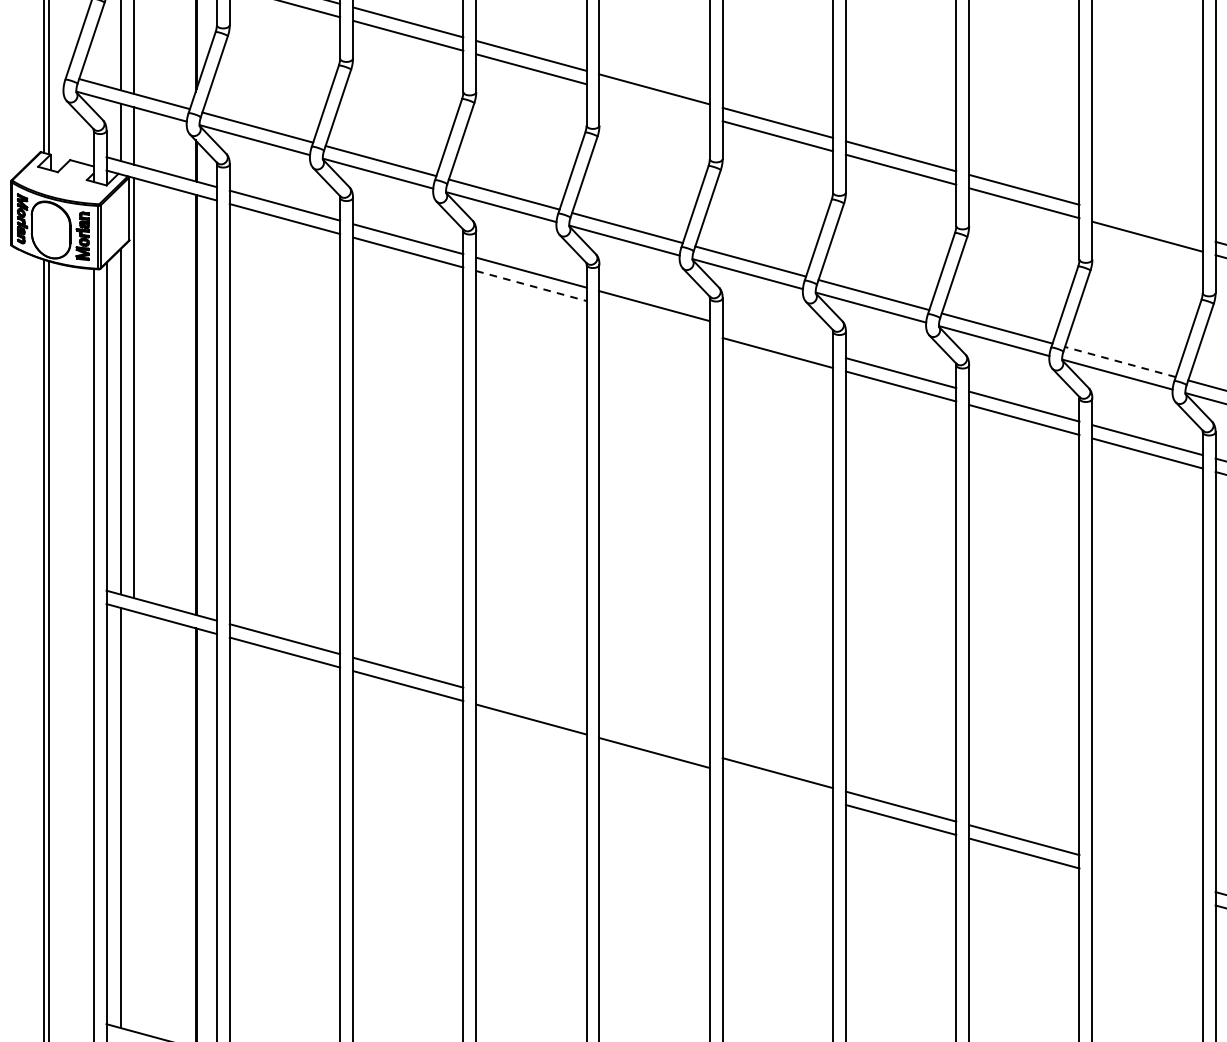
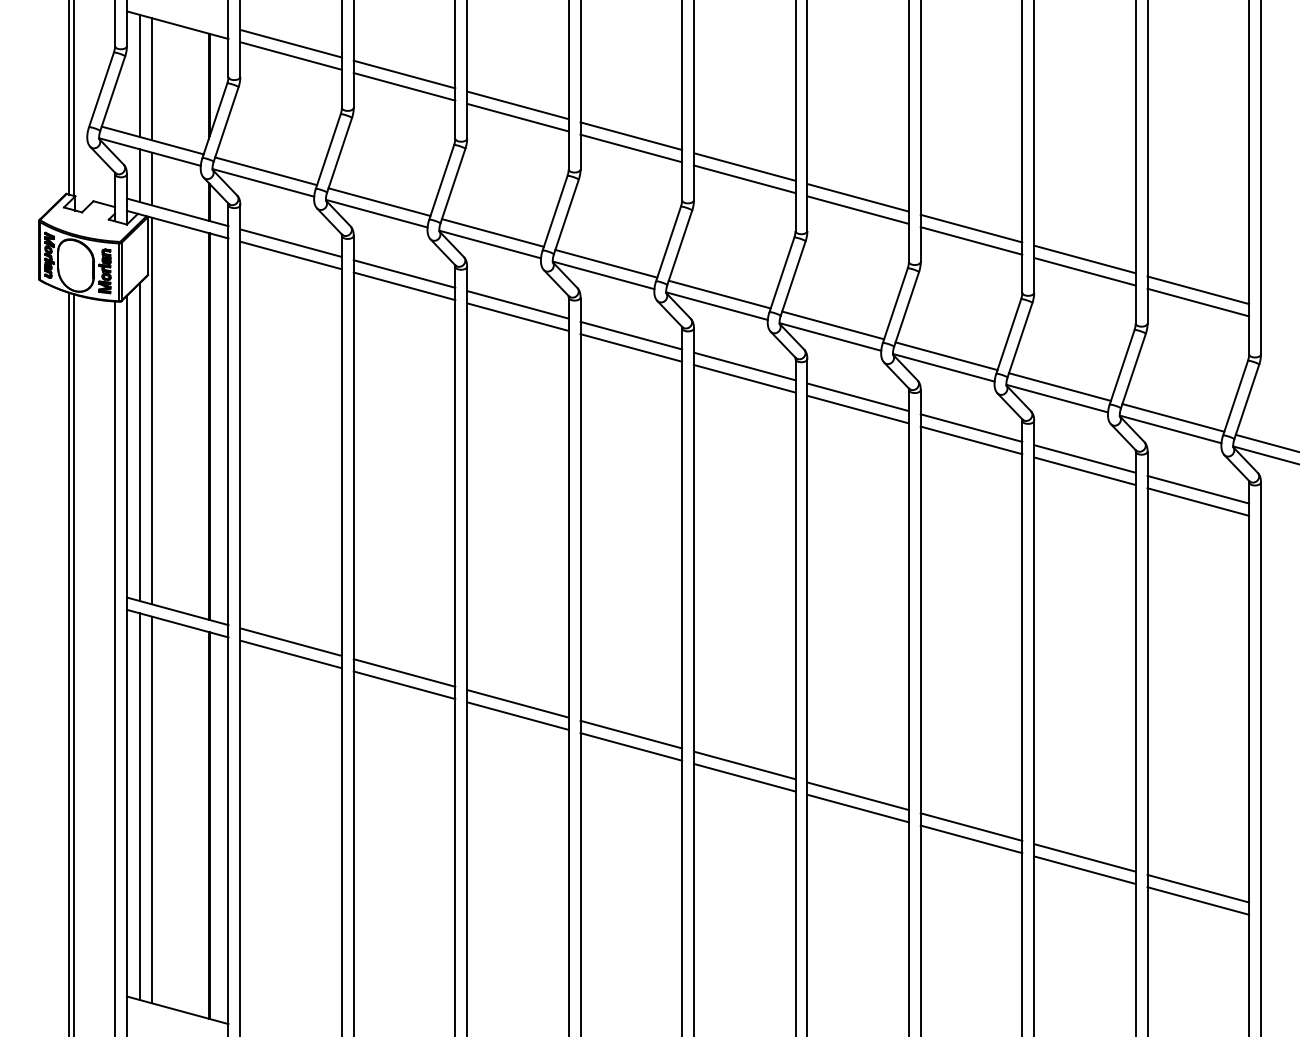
line: (654, 102) -> (631, 148), added
line: (1147, 223) -> (1084, 259), added
line: (530, 286) -> (517, 317), dashed -> solid
line: (654, 319) -> (631, 347), added
line: (777, 339) -> (744, 366), added
line: (1119, 362) -> (1059, 387), dashed -> solid
line: (530, 705) -> (517, 703), added
line: (654, 739) -> (631, 734), added
line: (777, 786) -> (744, 777), added
line: (134, 821) -> (152, 809), added
line: (1147, 873) -> (1084, 857), added
line: (1147, 887) -> (1084, 870), added

